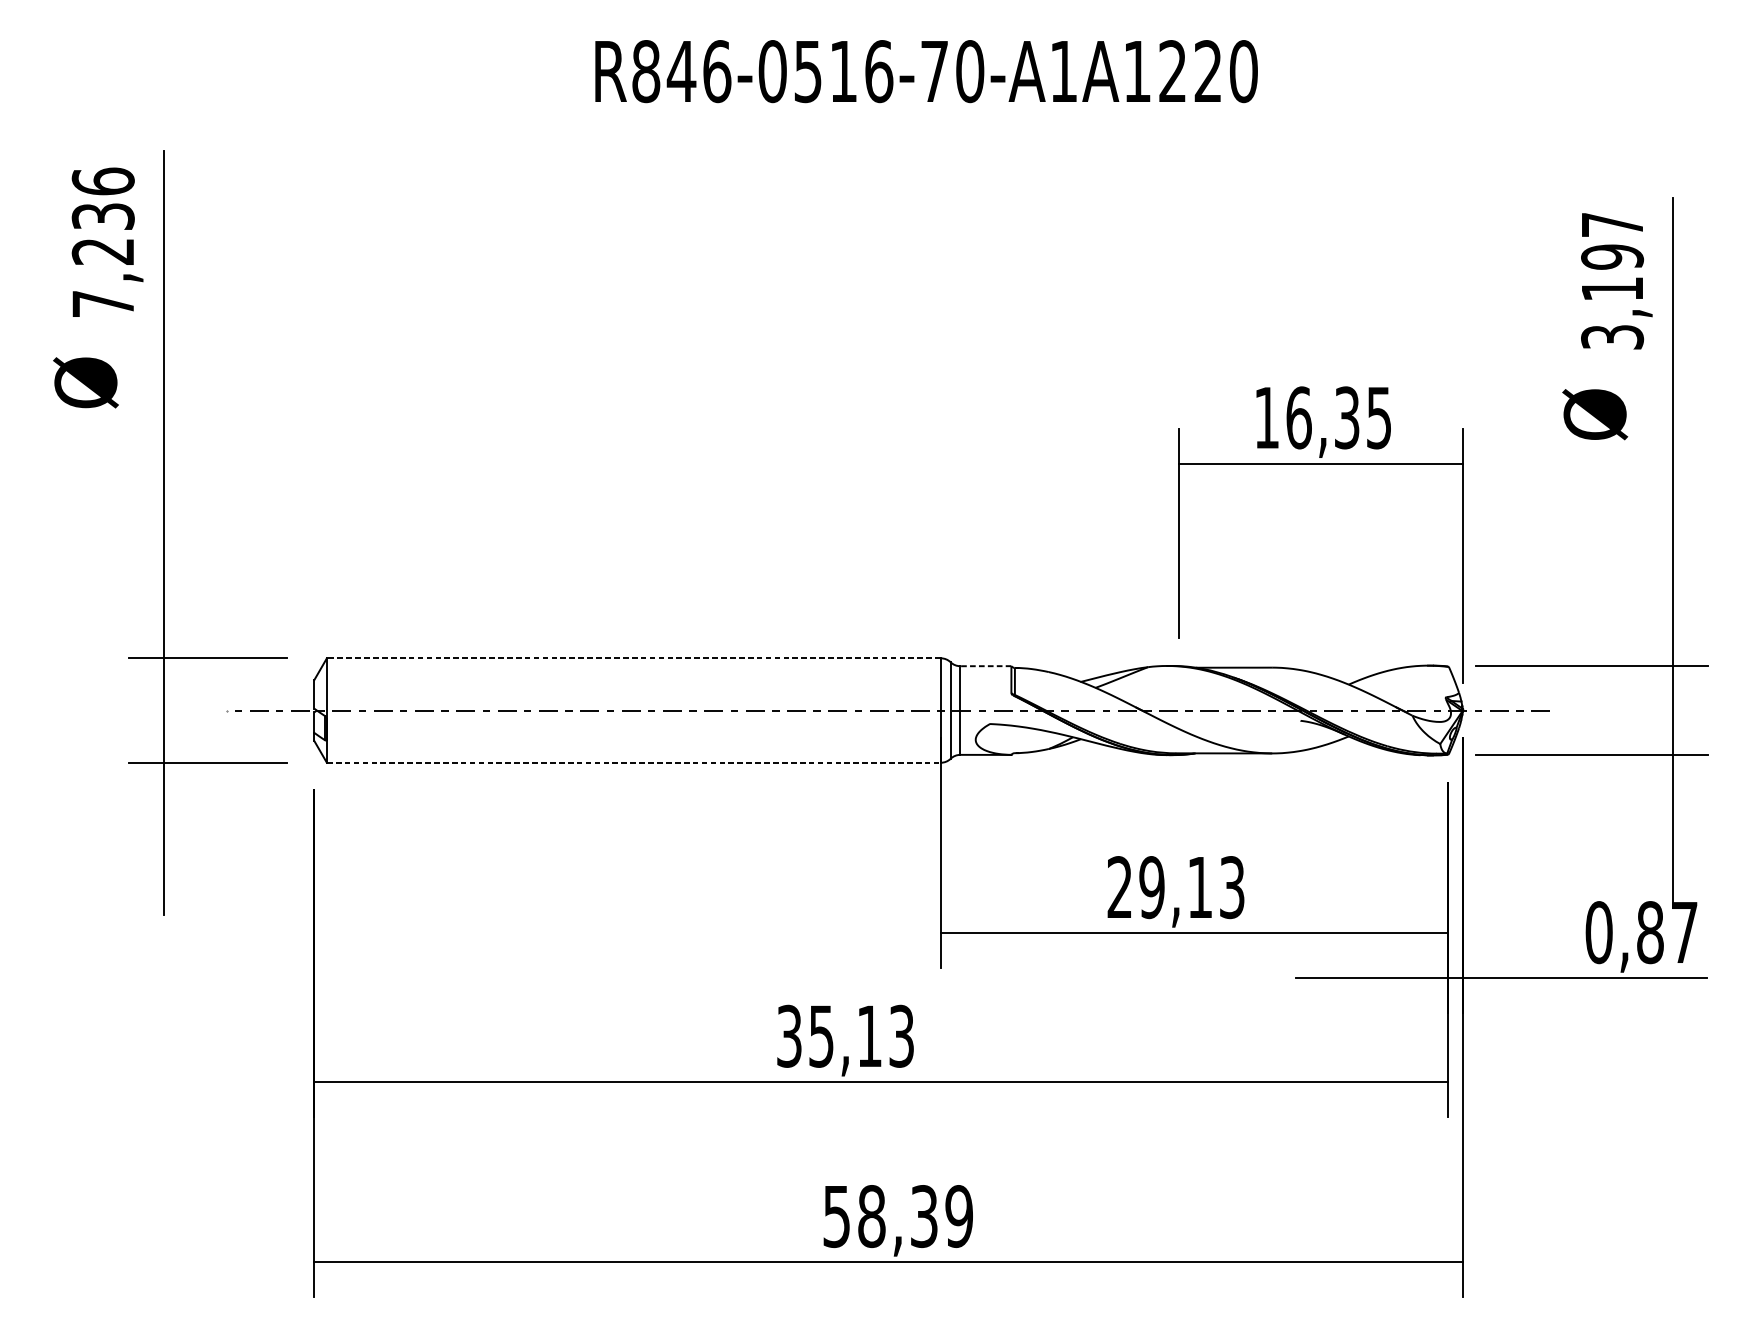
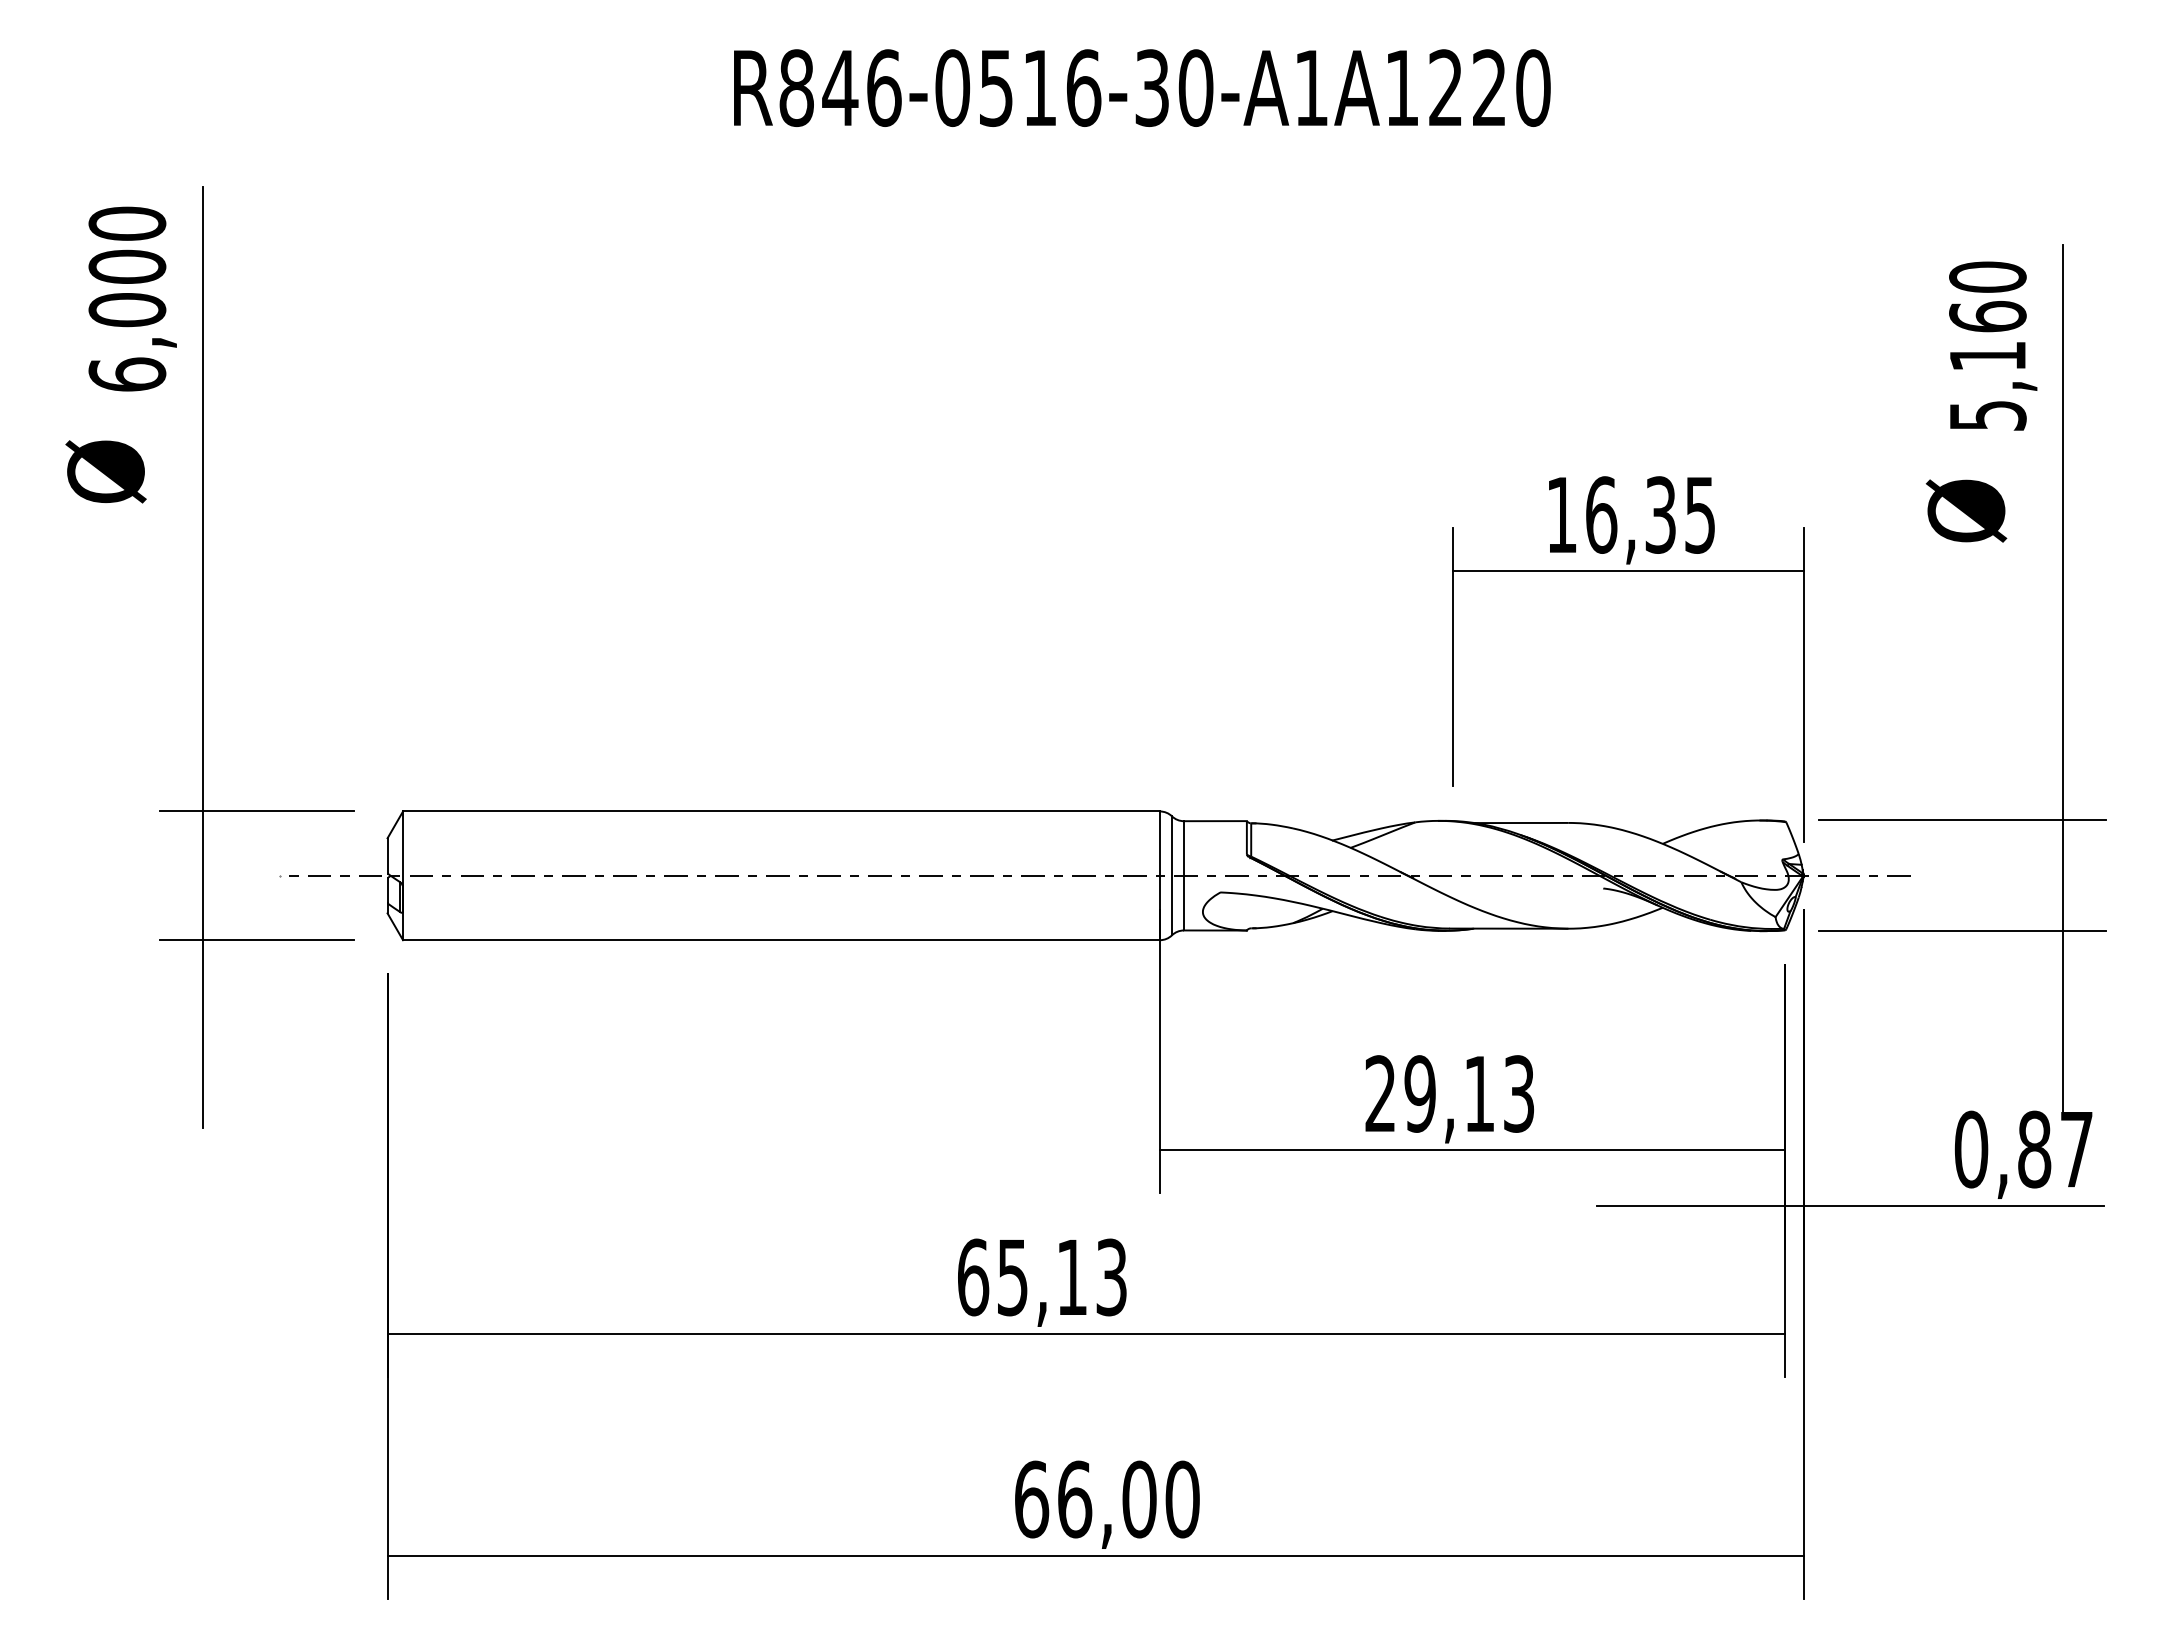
text: (934, 71) -> (1151, 88), R846-0516-70-A1A1220 -> R846-0516-30-A1A1220
text: (103, 242) -> (127, 298), 7,236 -> 6,000
text: (1612, 280) -> (1987, 345), 3,197 -> 5,160
line: (633, 658) -> (781, 811), dashed -> solid
line: (985, 666) -> (1214, 821), dashed -> solid
line: (634, 763) -> (782, 940), dashed -> solid
text: (789, 1036) -> (973, 1277), 35,13 -> 65,13
text: (898, 1216) -> (1107, 1499), 58,39 -> 66,00

